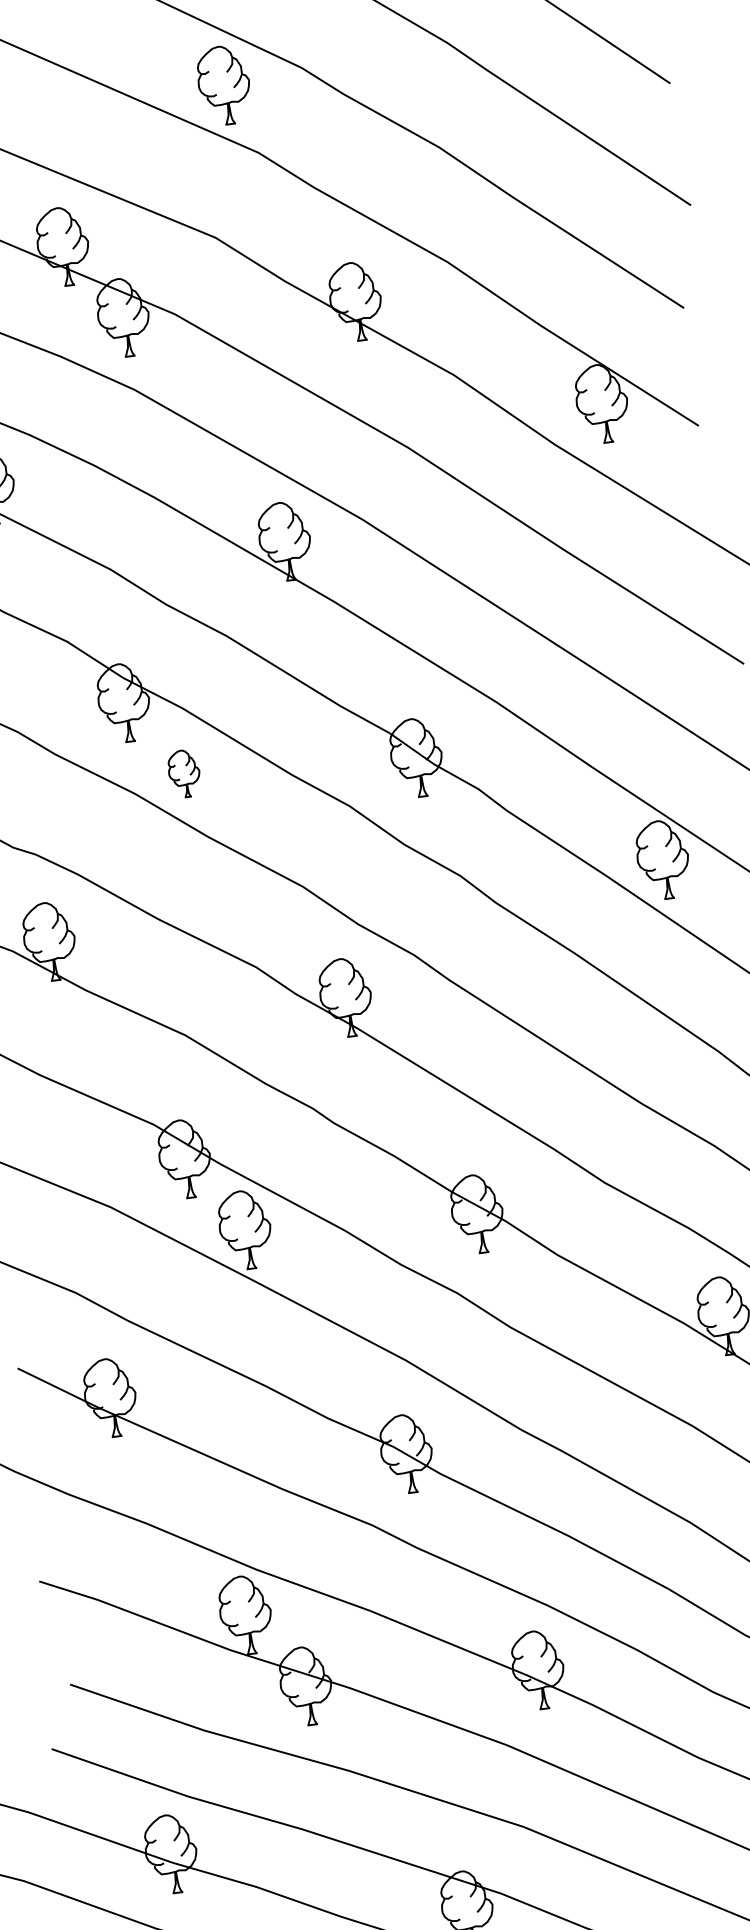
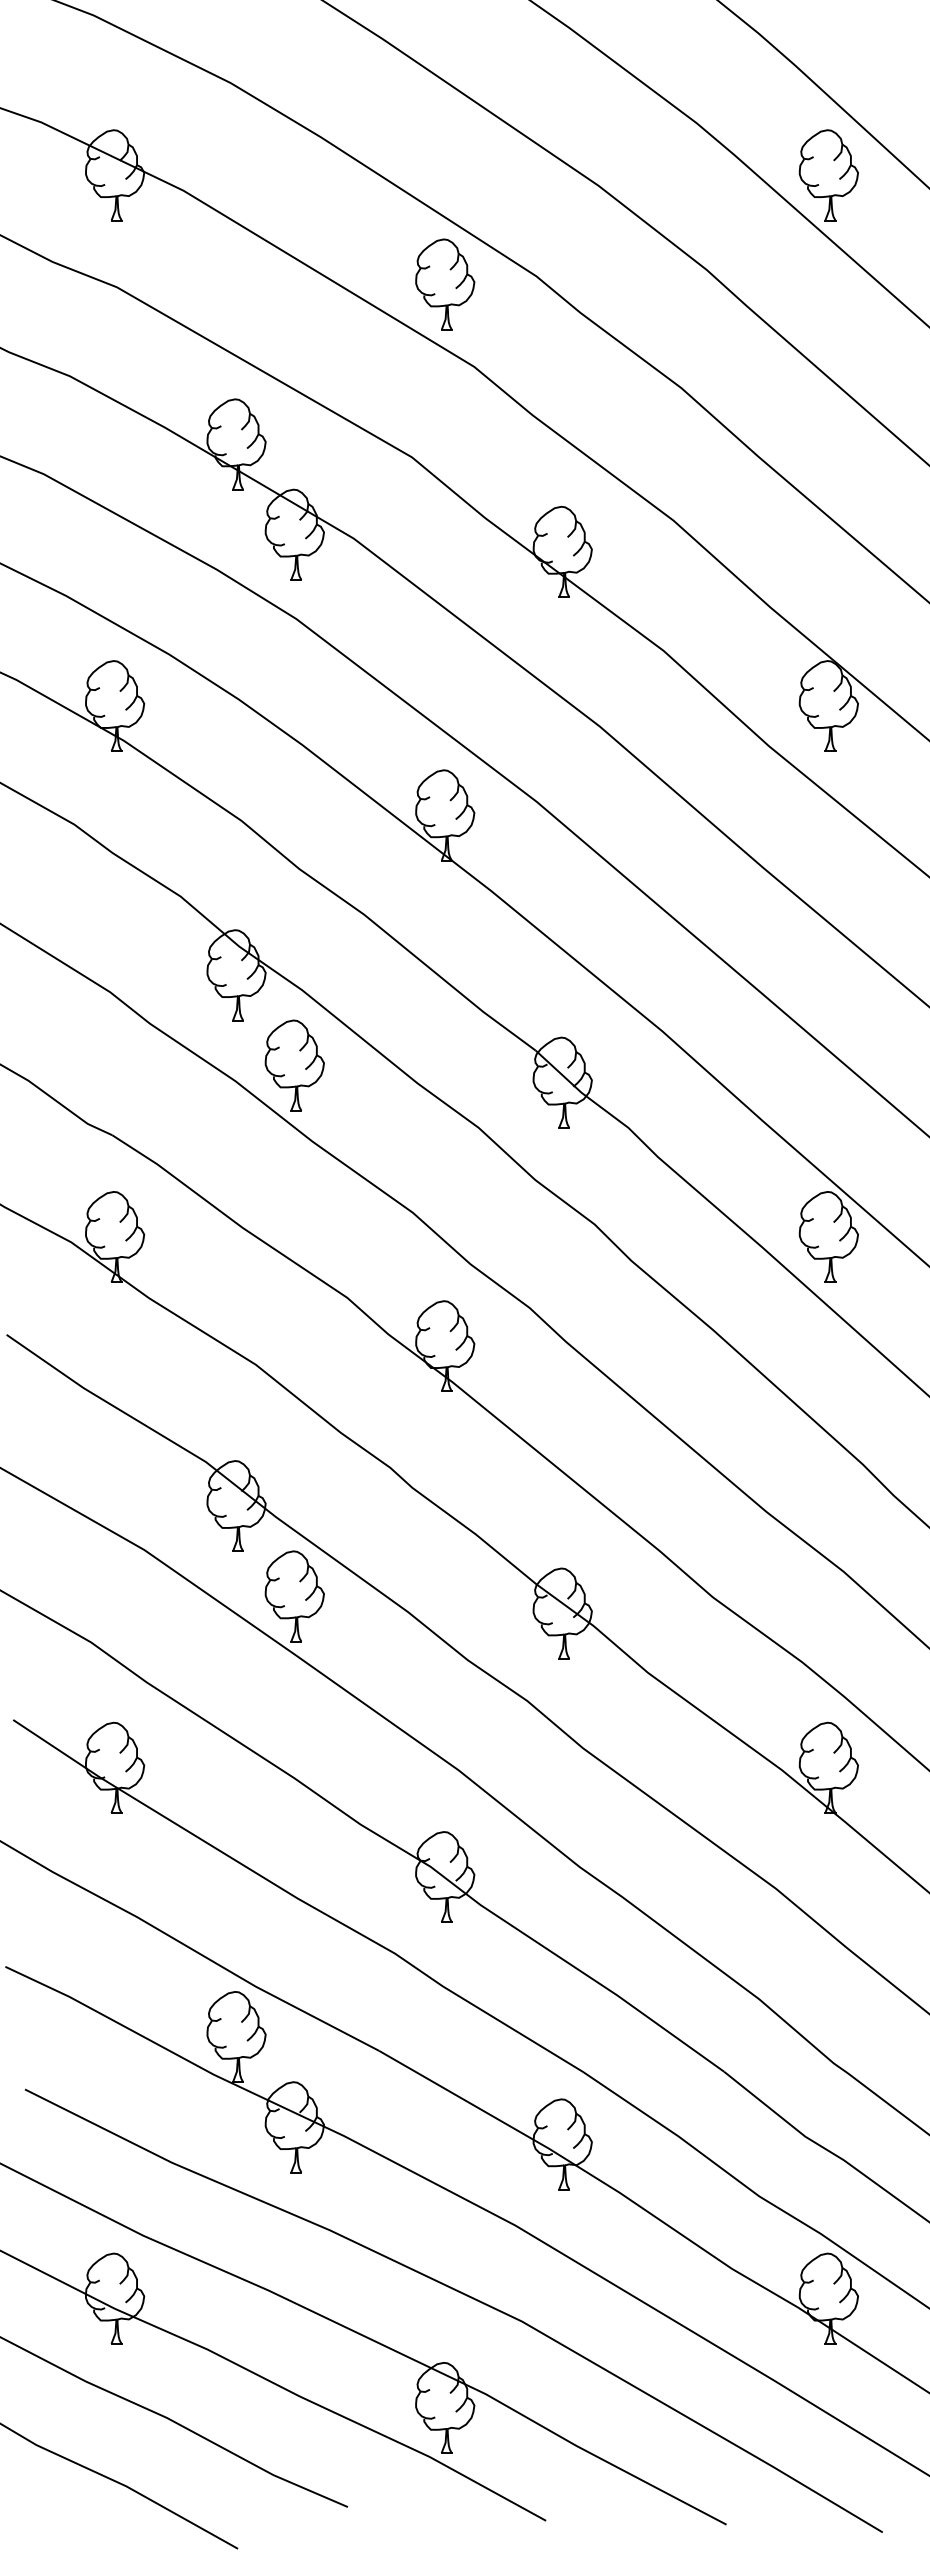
part: (184, 773) -> (294, 1065), size x1.67

